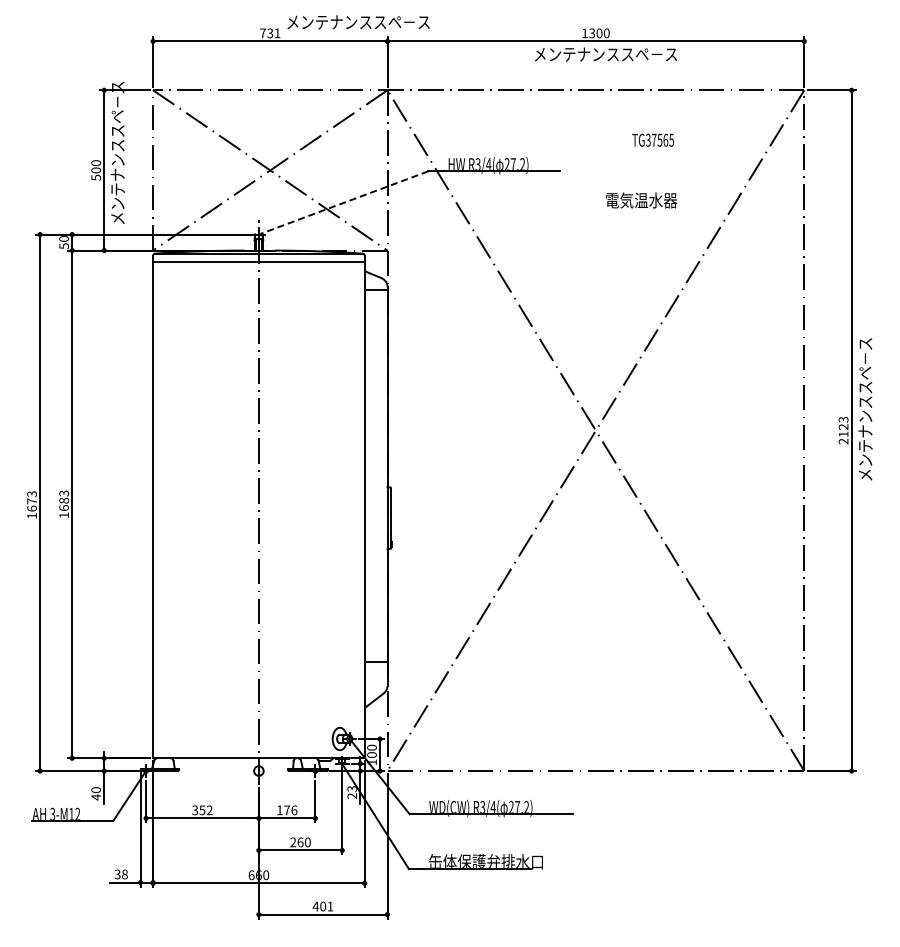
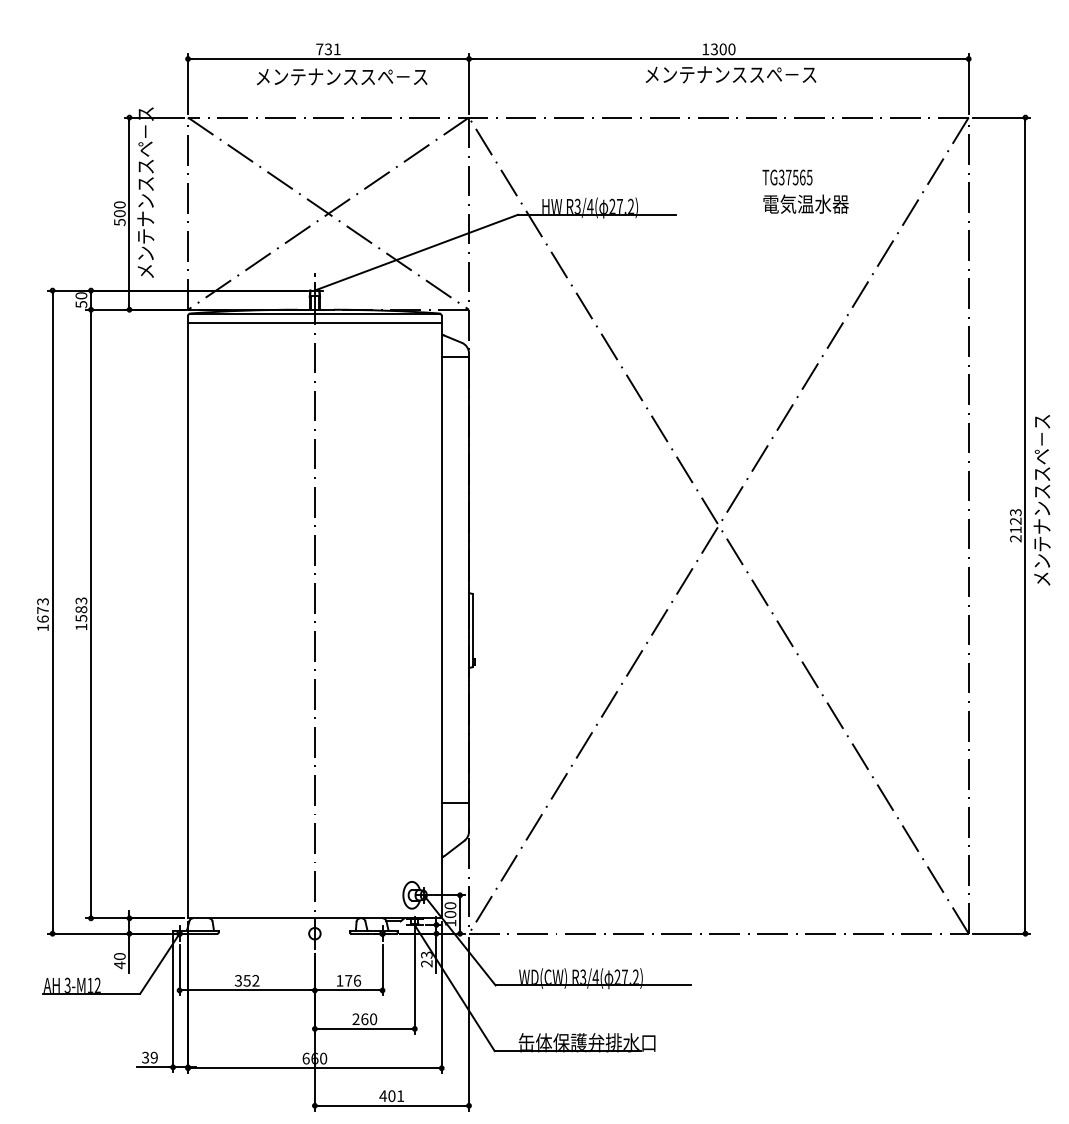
text: (358, 22) -> (341, 77), moved
text: (641, 200) -> (805, 204), moved
line: (343, 203) -> (416, 253), dashed -> solid
text: (63, 508) -> (80, 618), 1683 -> 1583
text: (124, 874) -> (153, 1057), 38 -> 39

